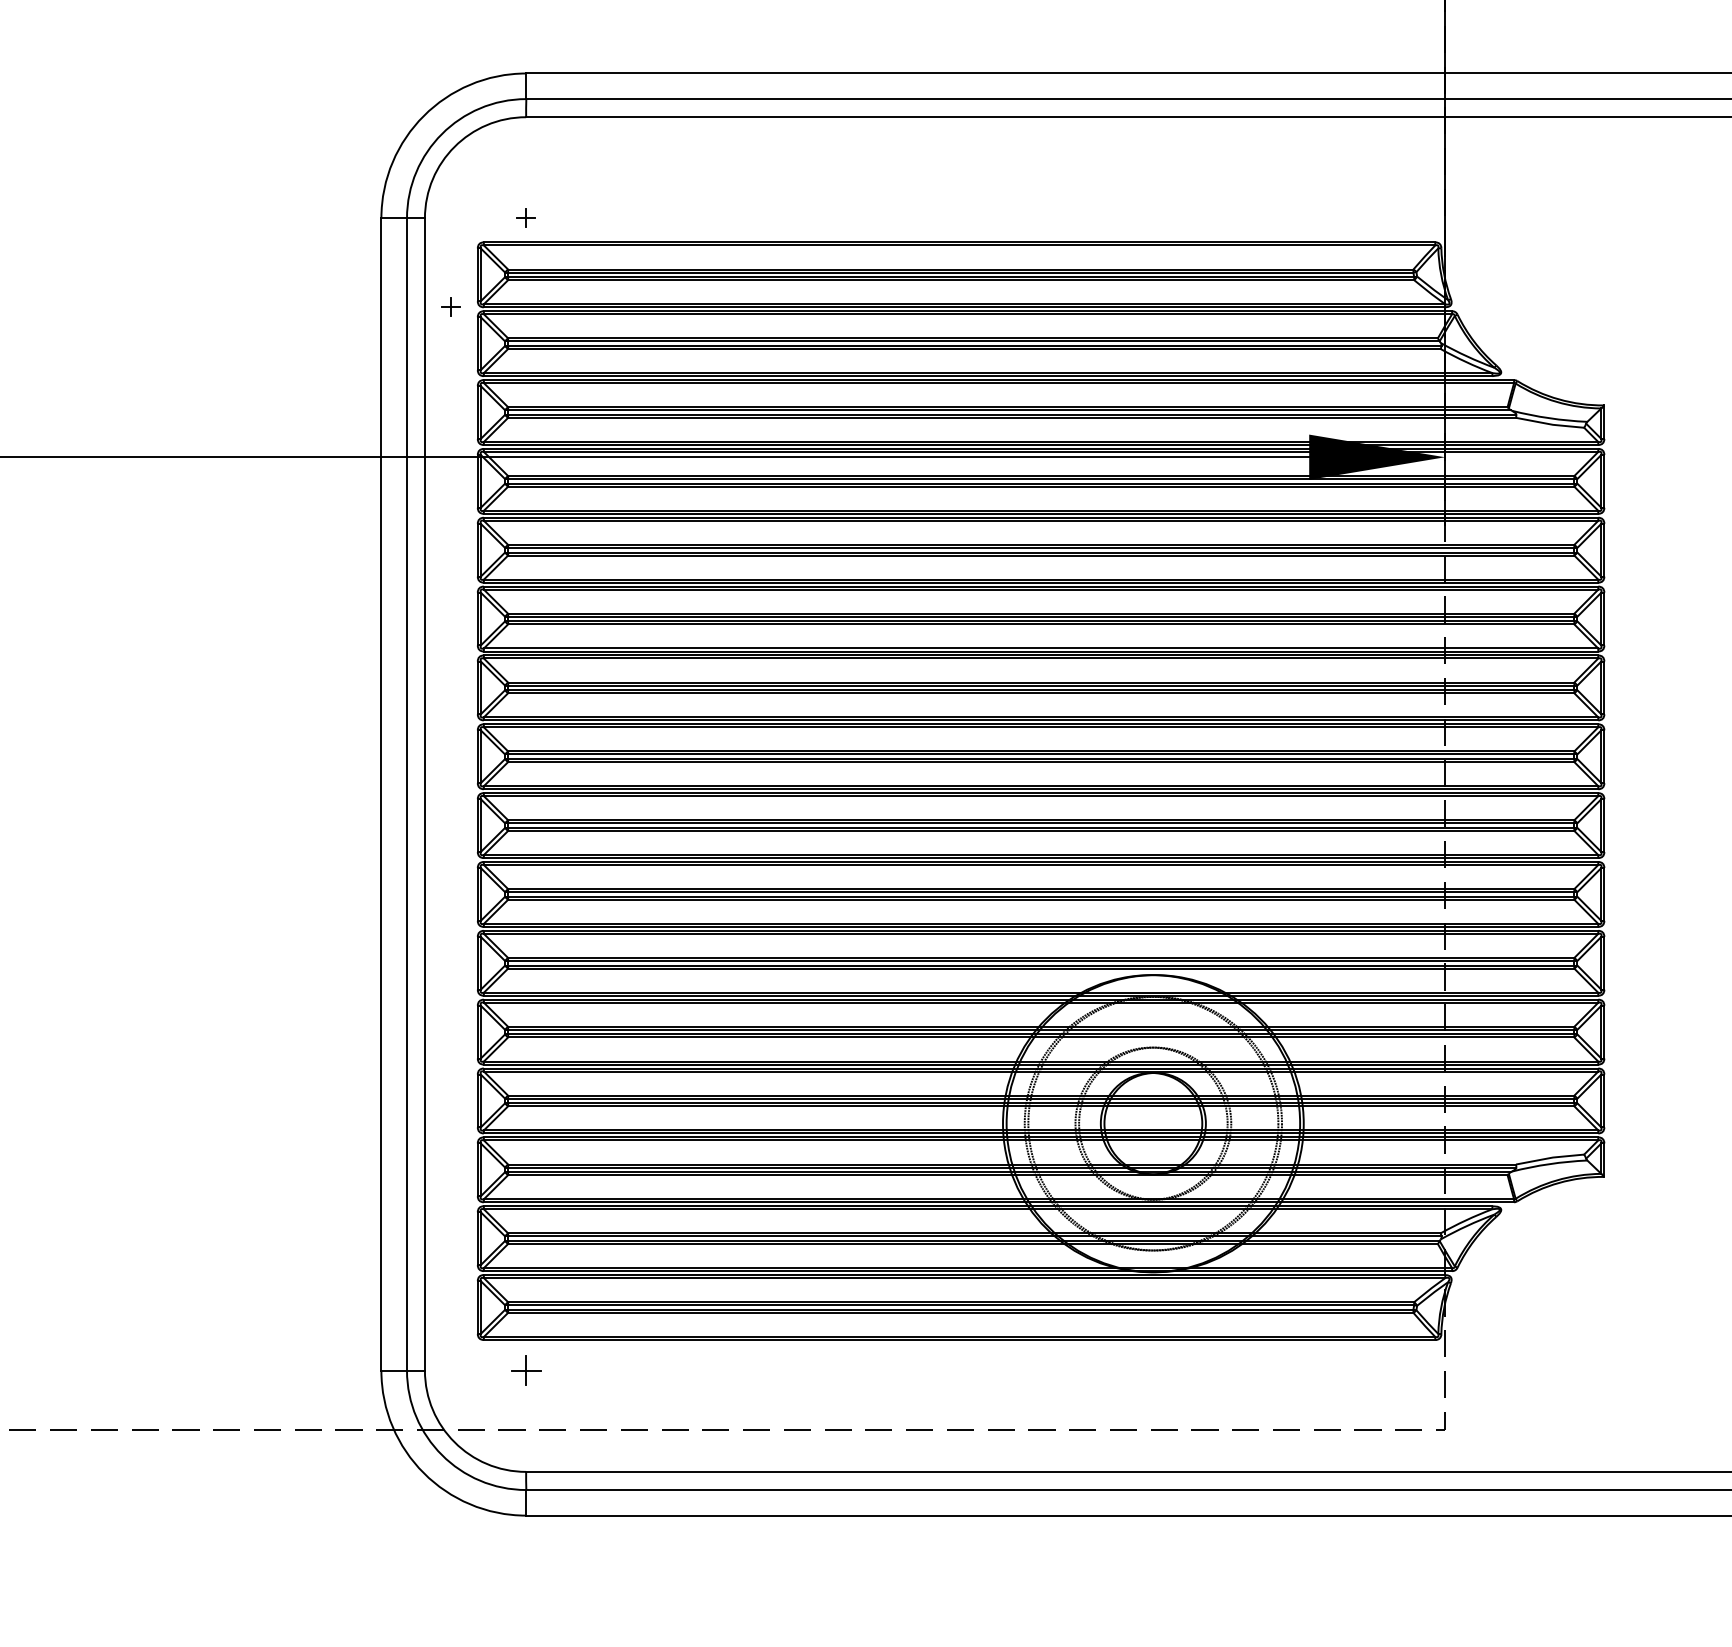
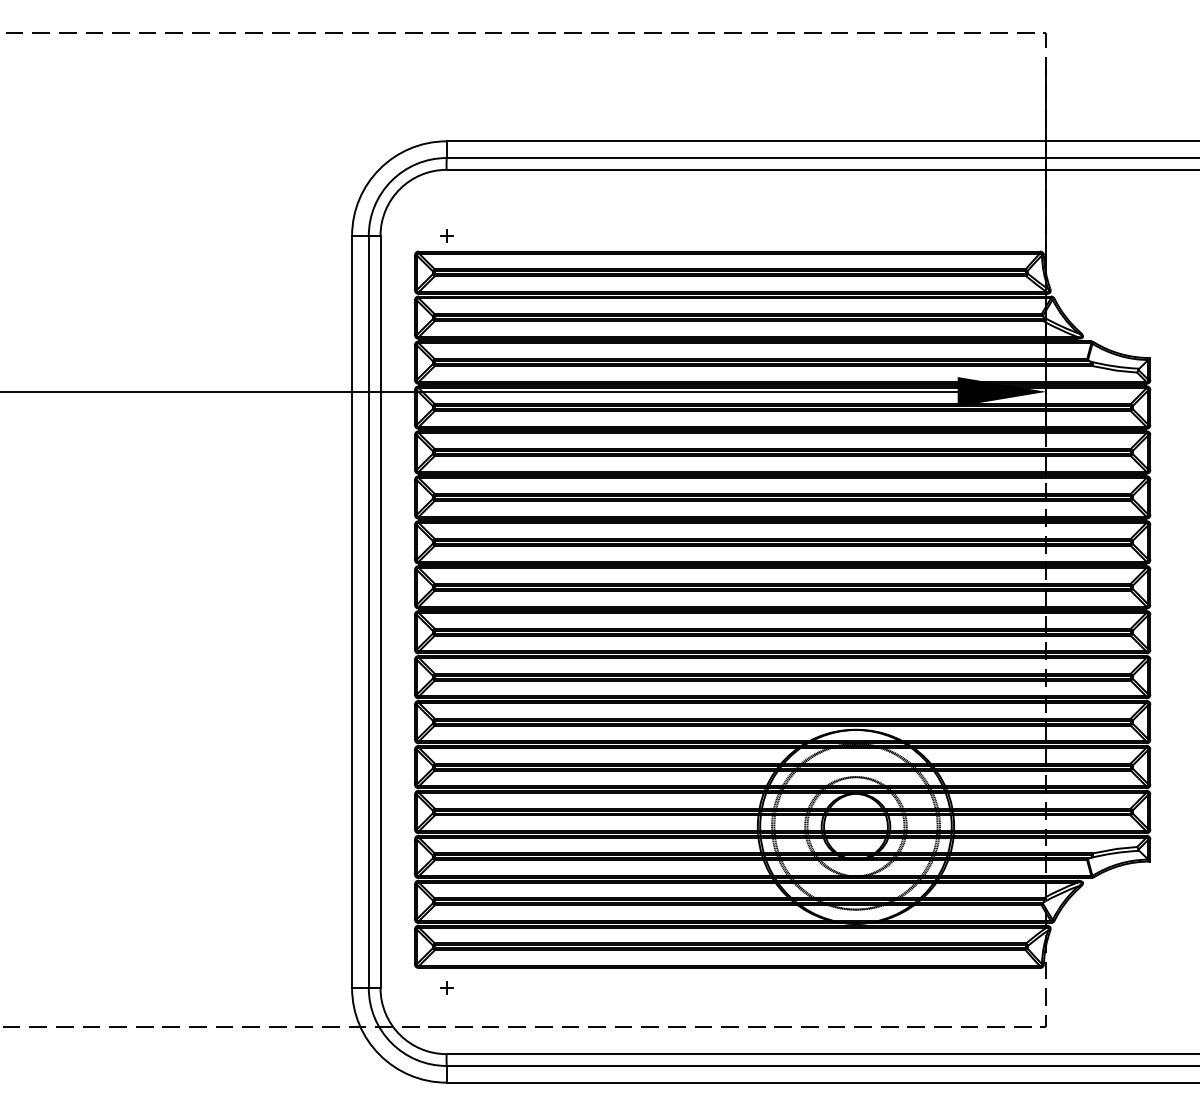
part: (450, 306) -> (397, 293), removed
part: (526, 1369) -> (446, 987), size x0.62

